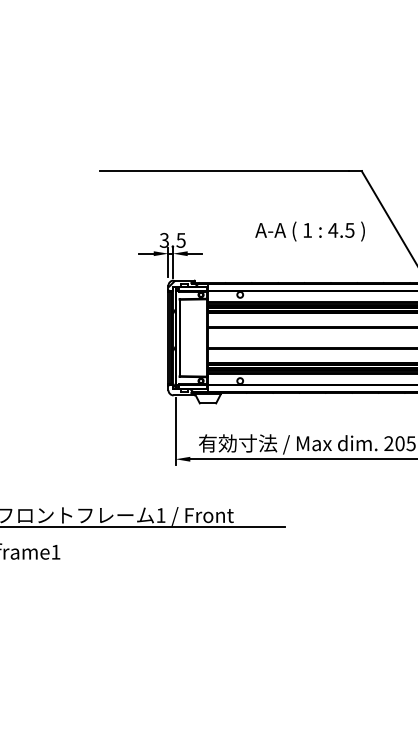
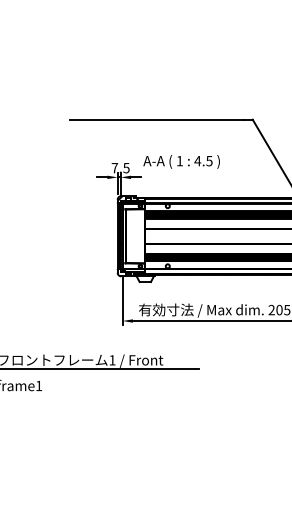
text: (309, 230) -> (181, 161), moved
text: (163, 239) -> (114, 167), 3.5 -> 7.5

